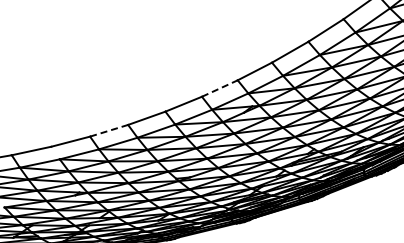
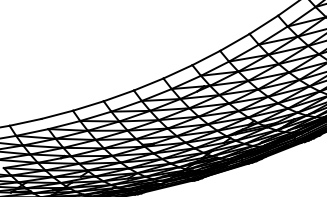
line: (219, 88) -> (177, 71), dashed -> solid
line: (109, 130) -> (88, 105), dashed -> solid

